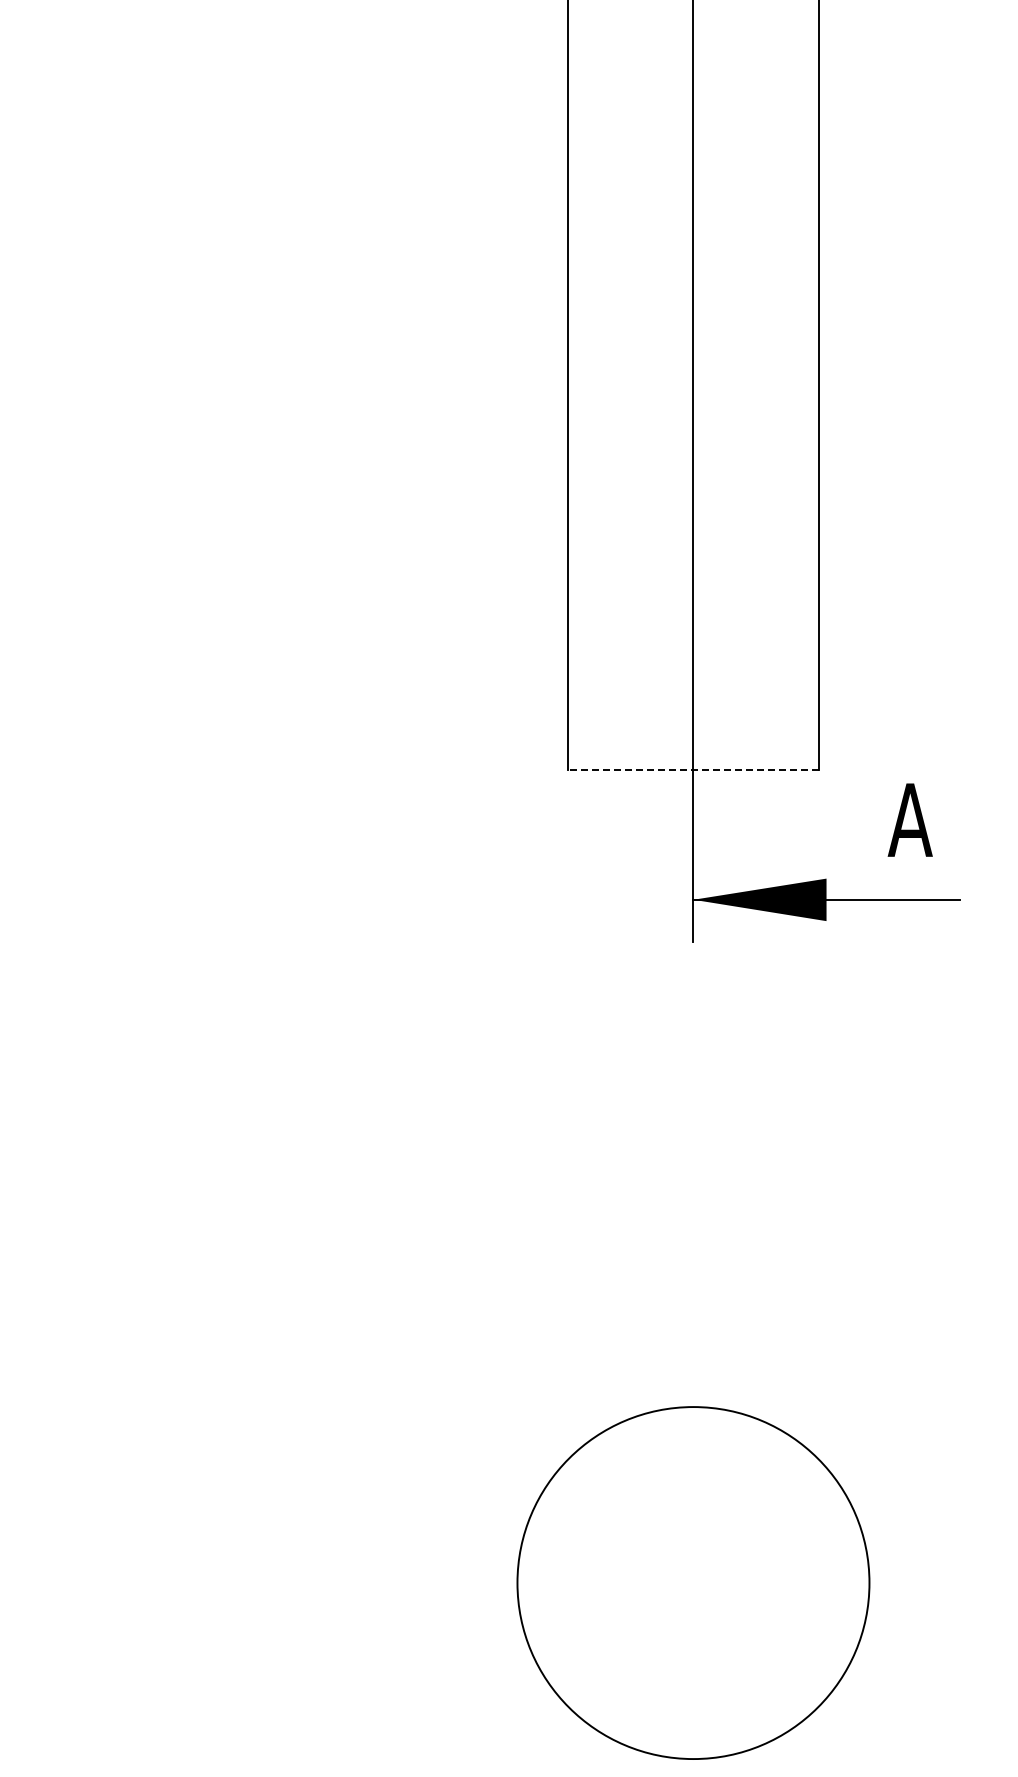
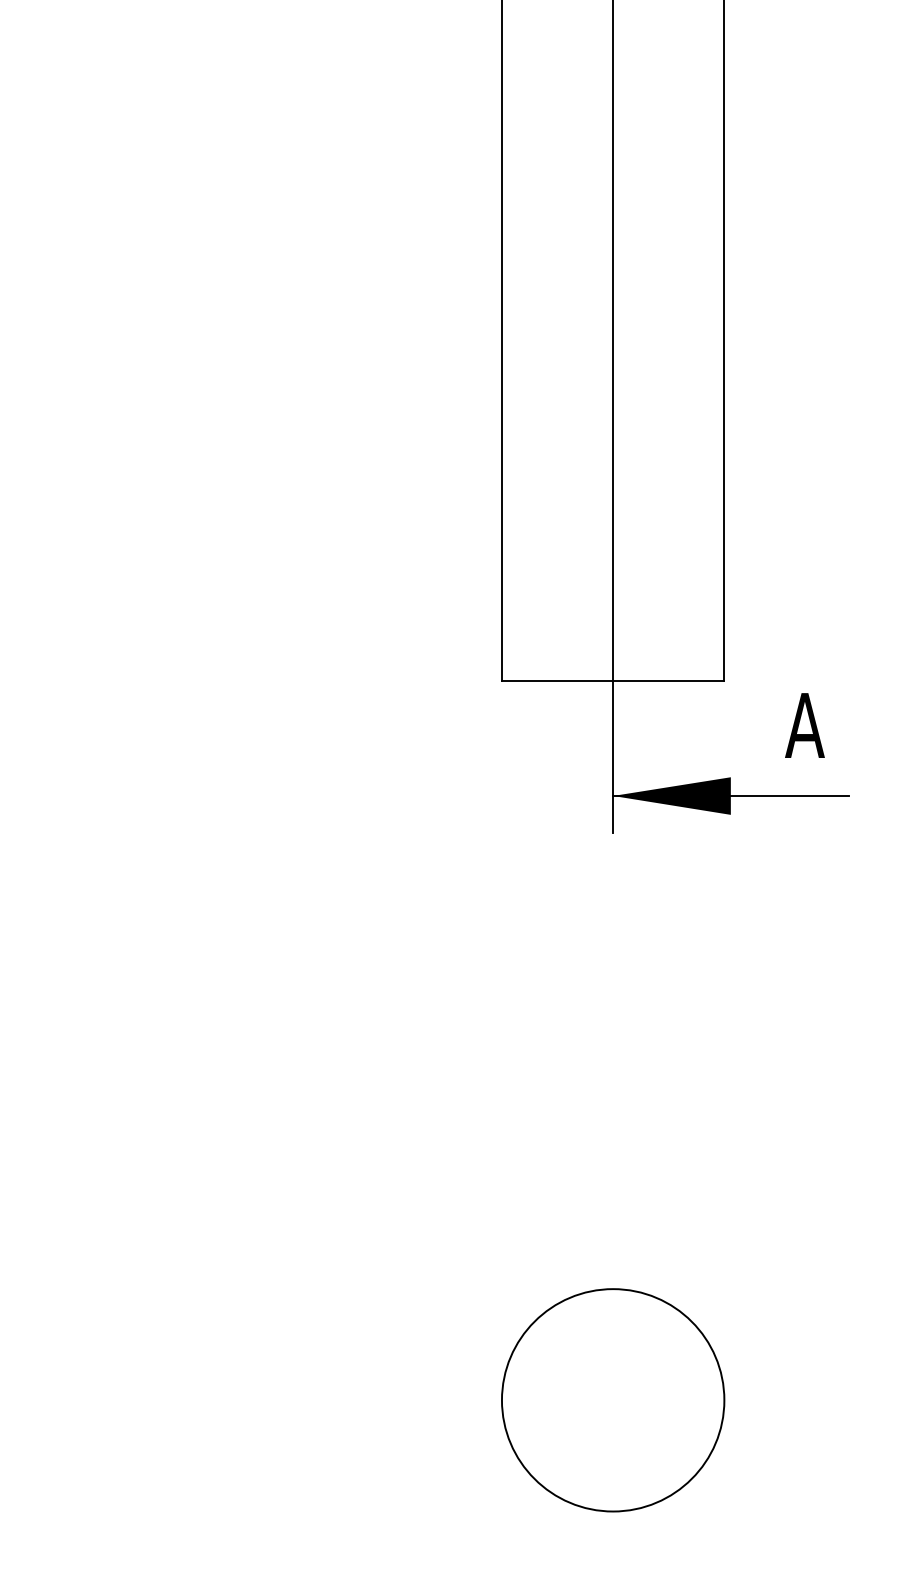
line: (693, 770) -> (613, 681), dashed -> solid
circle: (693, 1582) -> (613, 1399), size x0.71

